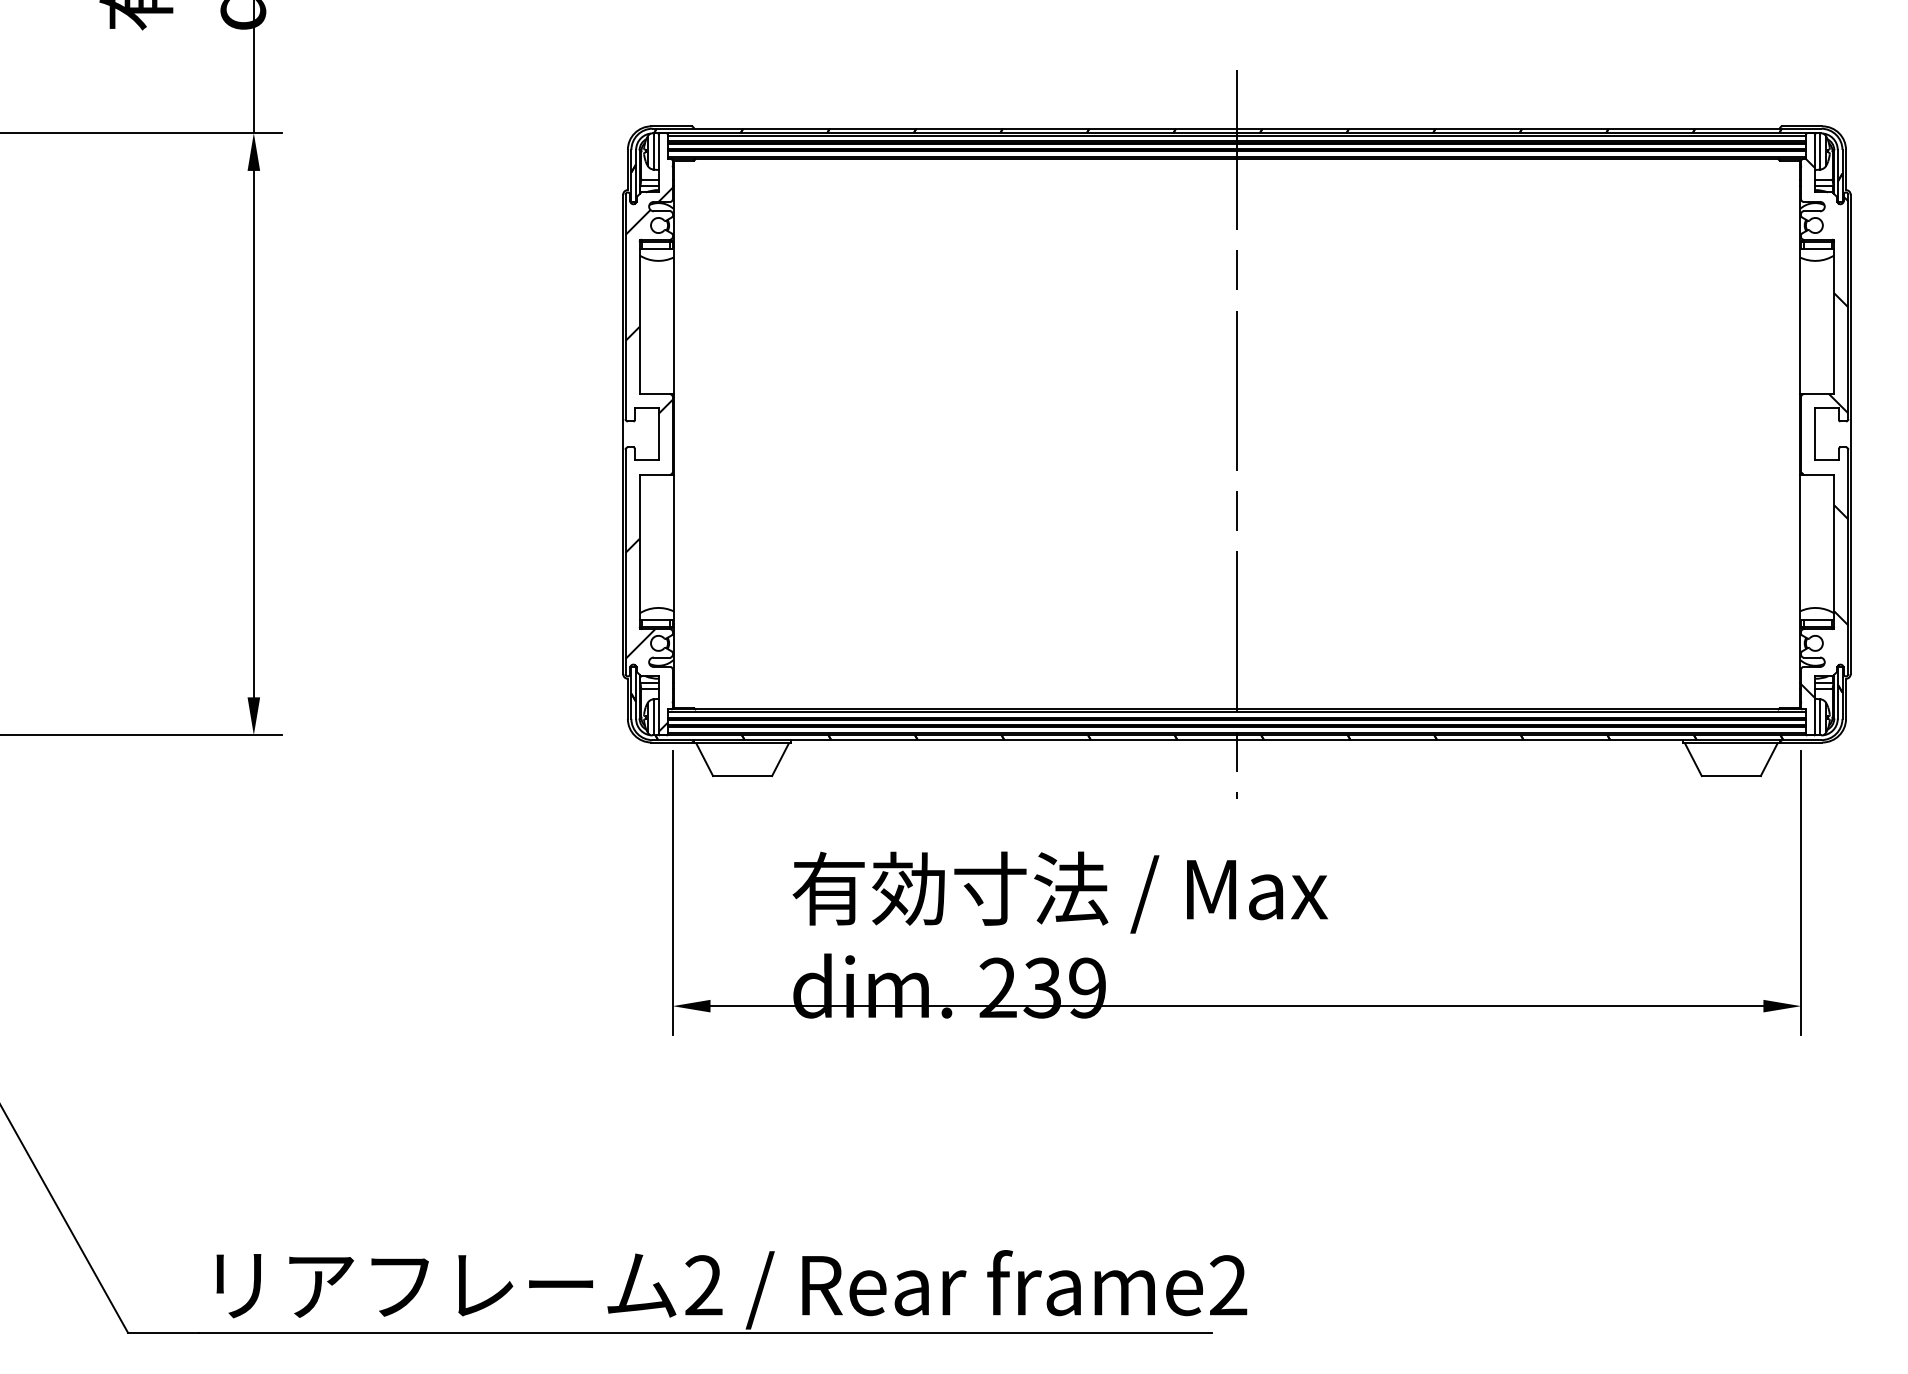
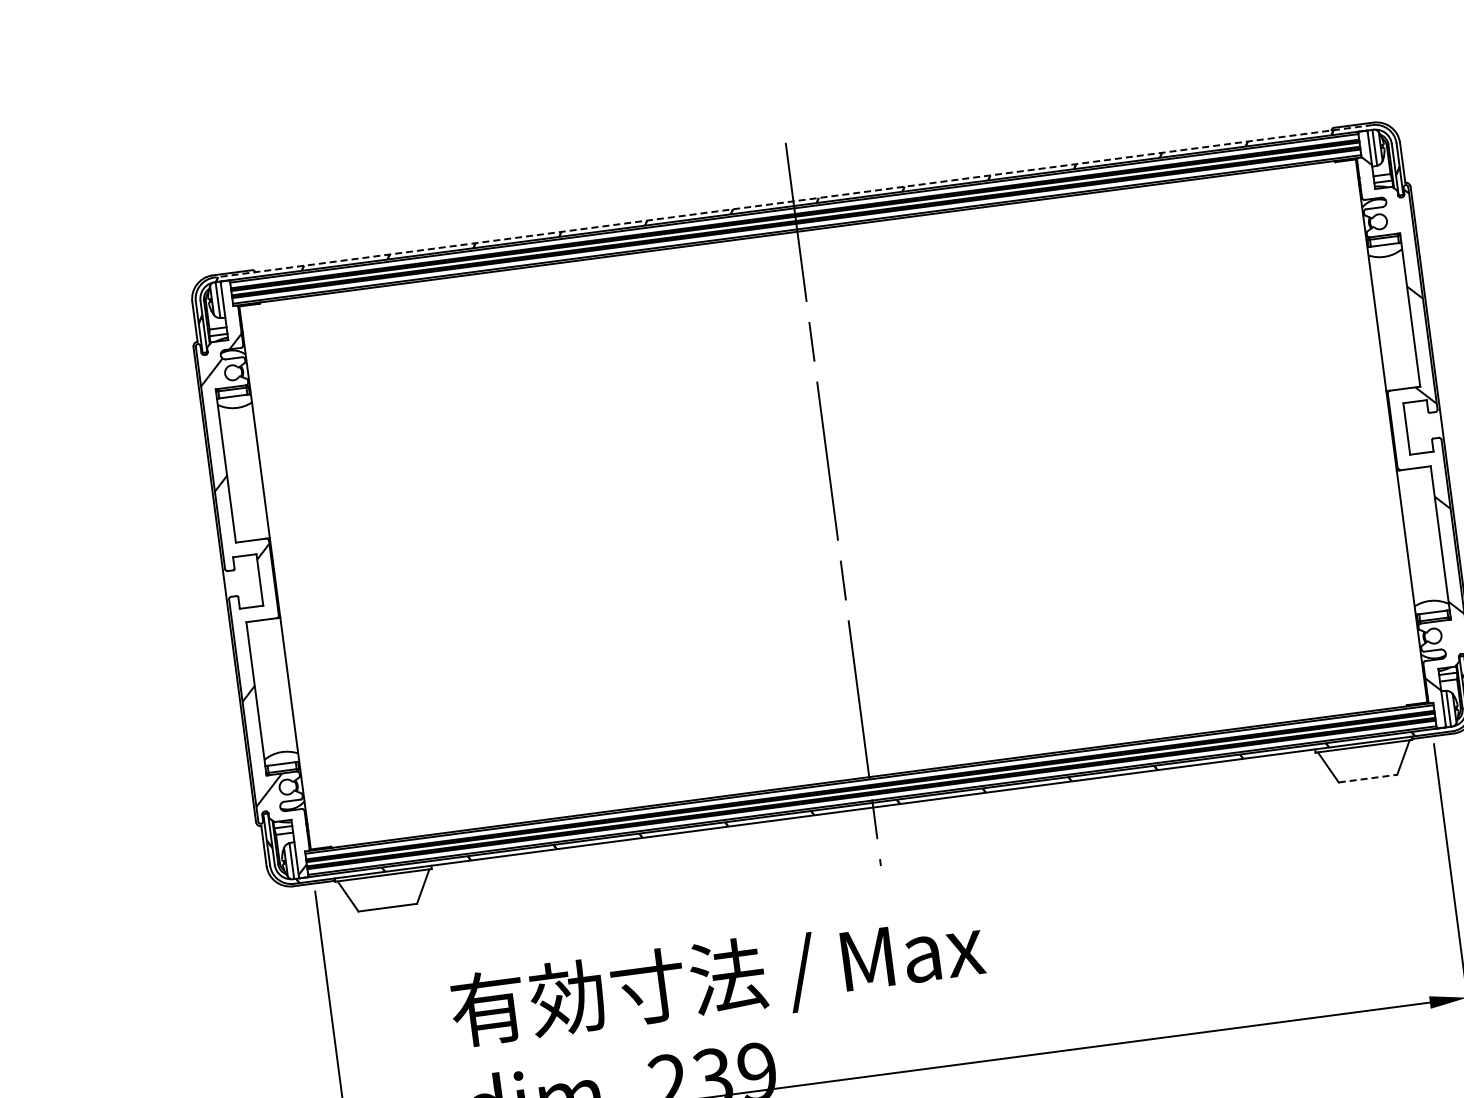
line: (1236, 128) -> (792, 201), solid -> dashed
line: (1731, 776) -> (1368, 779), solid -> dashed

